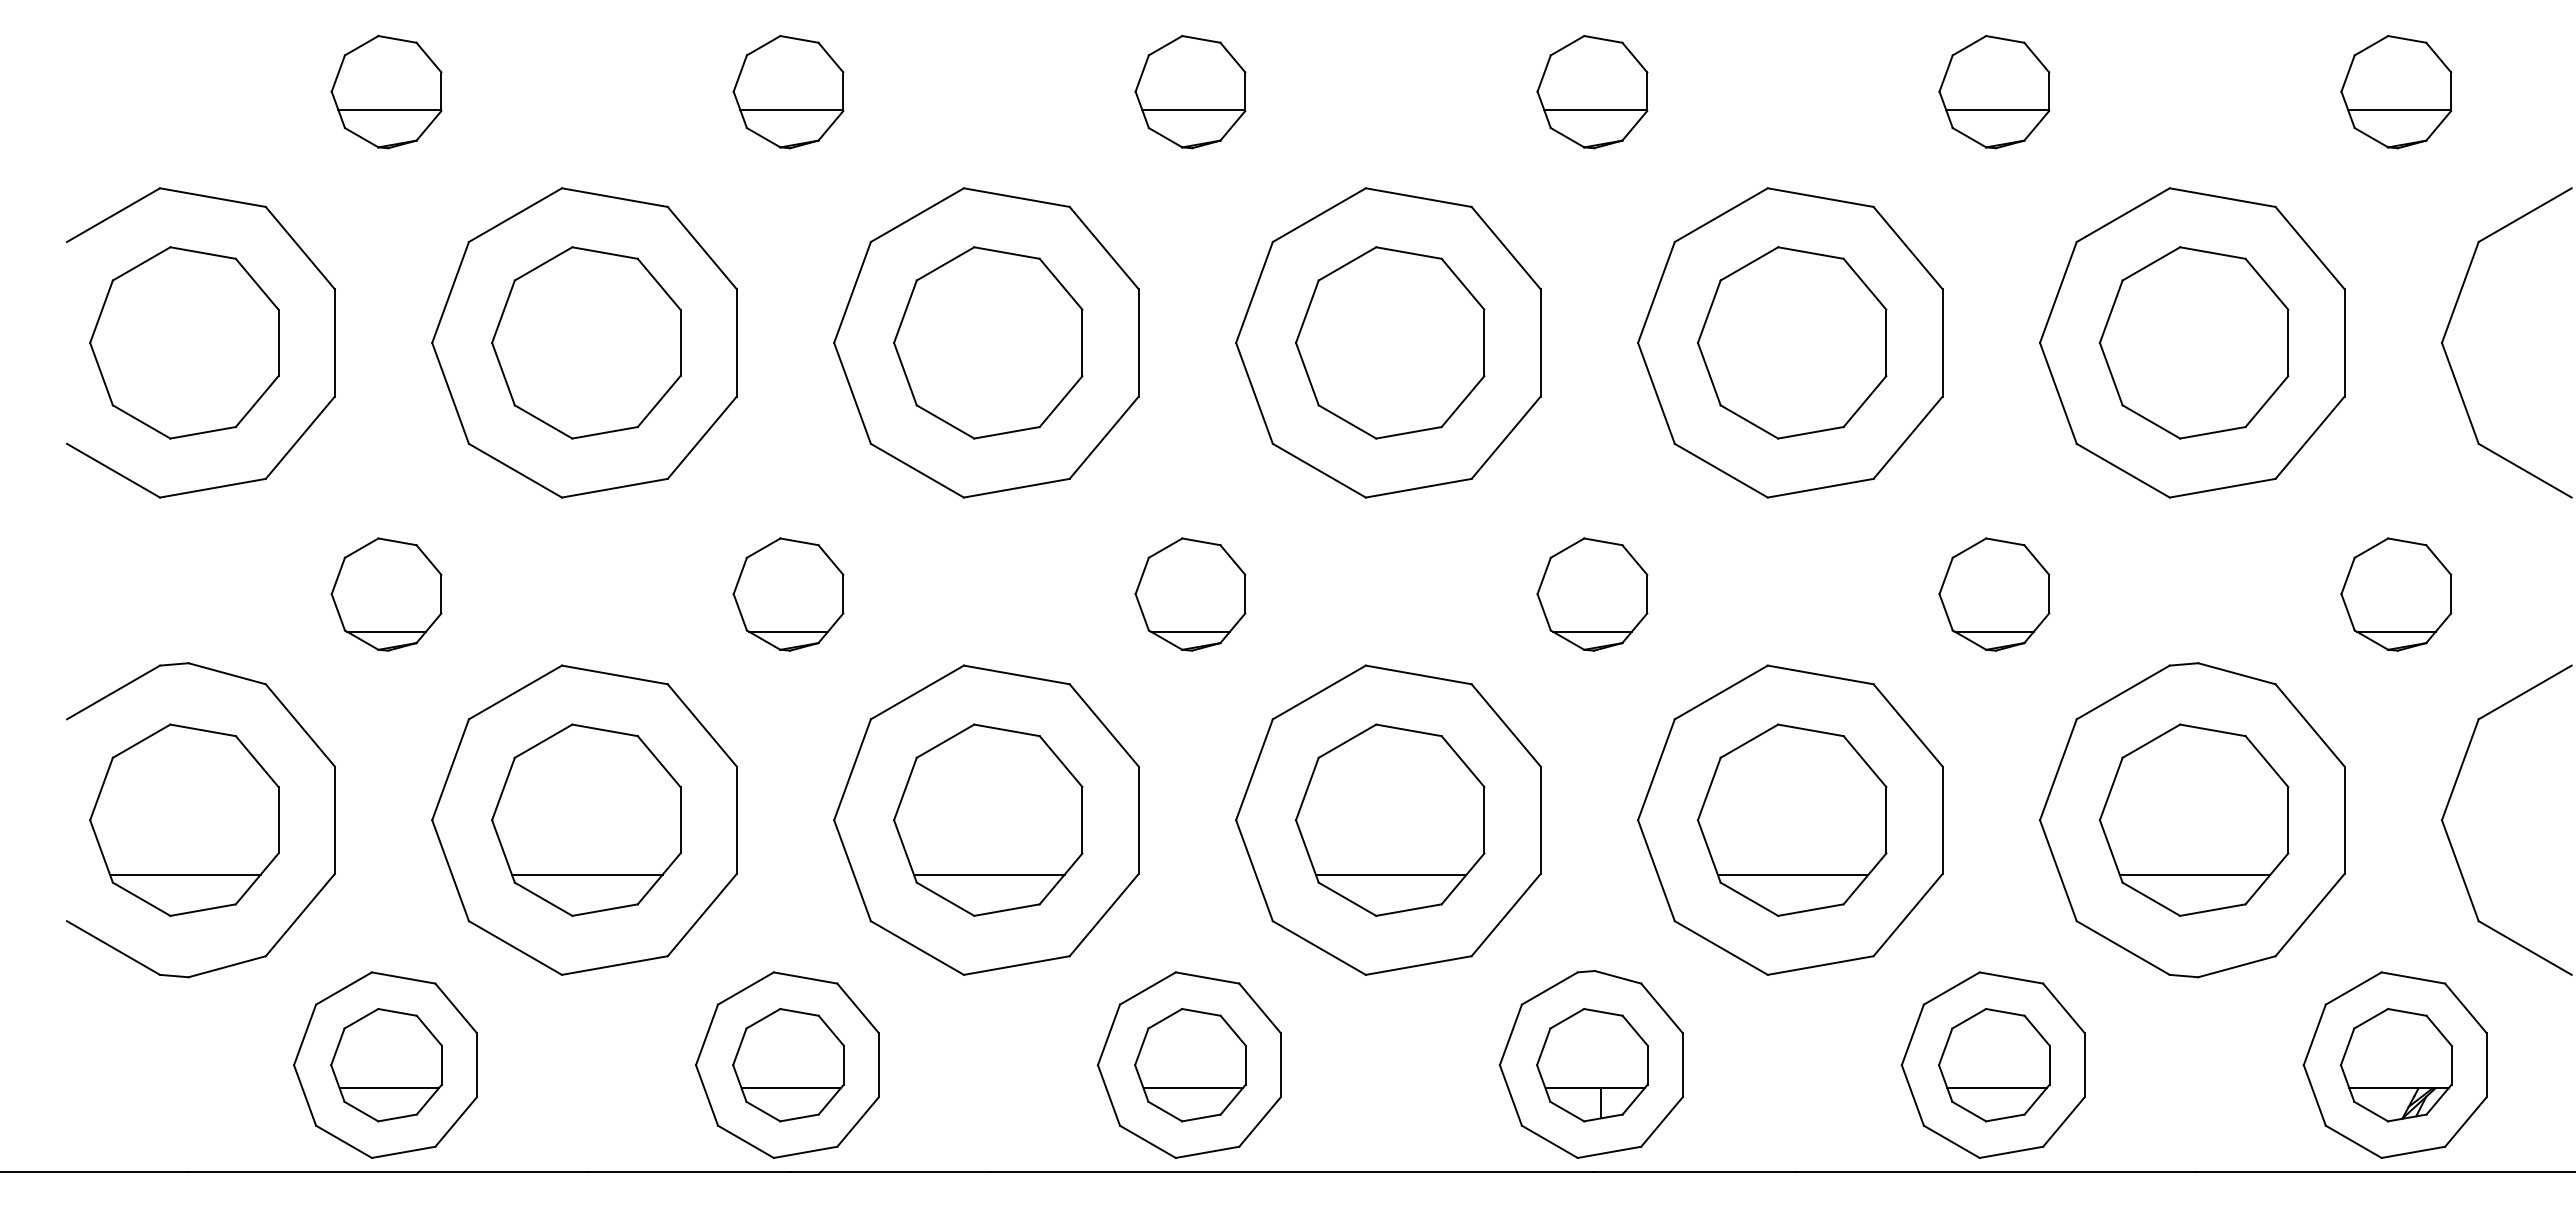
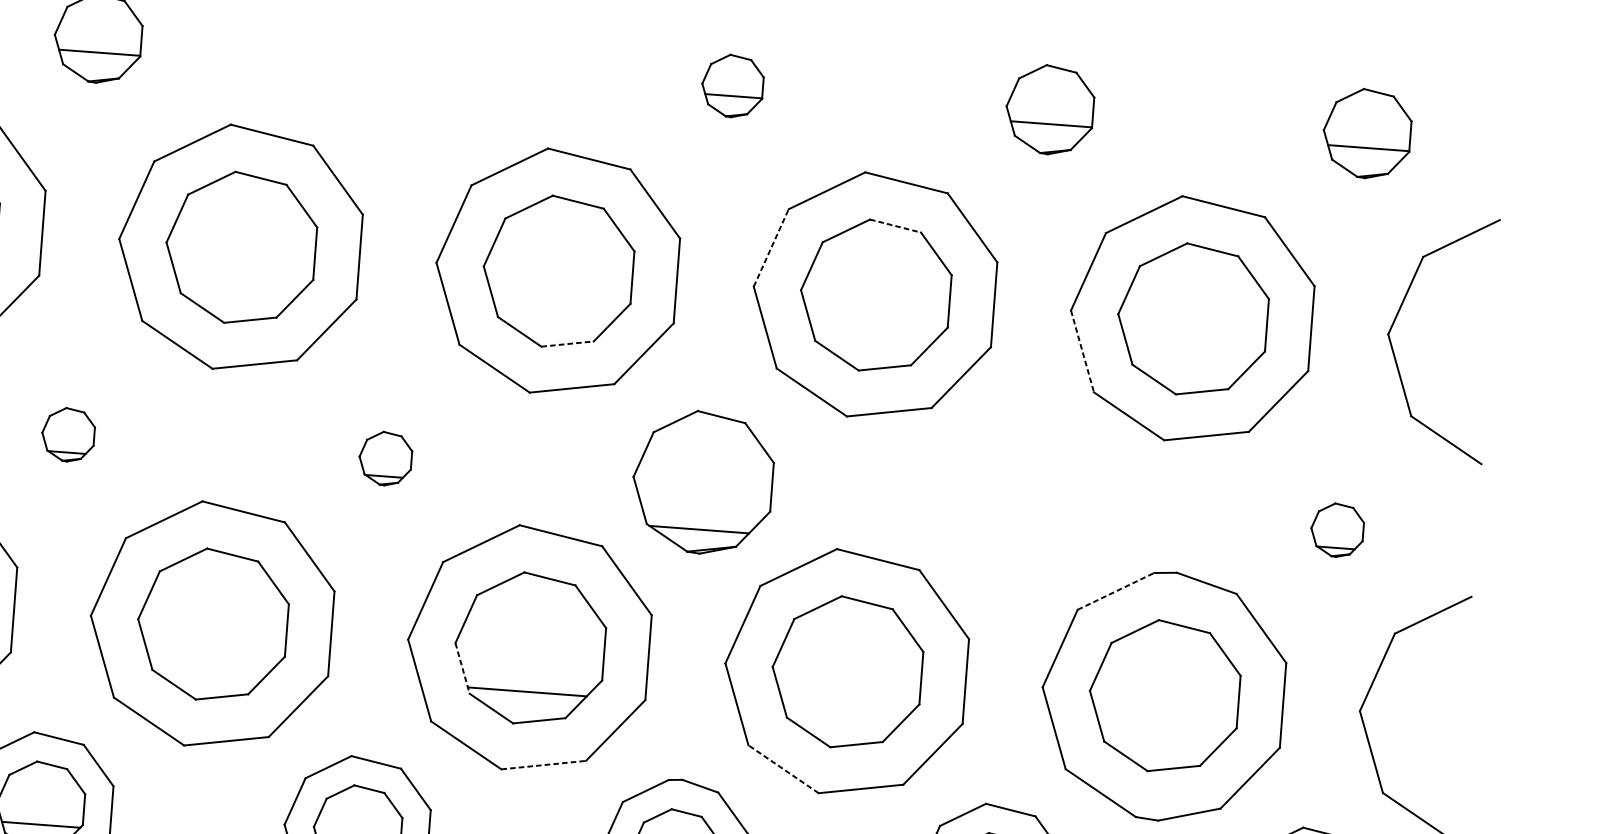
part: (1190, 92) -> (415, 62), removed
part: (1592, 92) -> (732, 86), size x0.7
line: (1811, 253) -> (895, 226), solid -> dashed
line: (1656, 292) -> (771, 248), solid -> dashed
line: (2058, 393) -> (1082, 351), solid -> dashed
line: (1409, 432) -> (568, 343), solid -> dashed
part: (788, 594) -> (68, 434), size x0.6
part: (1190, 594) -> (385, 458), size x0.6
part: (1592, 594) -> (702, 482), size x1.6
part: (1994, 594) -> (1020, 506), removed
part: (2396, 594) -> (1337, 530), size x0.6
line: (2123, 692) -> (1116, 591), solid -> dashed
line: (1307, 851) -> (462, 668), solid -> dashed
line: (988, 874) -> (209, 667), removed
line: (1792, 874) -> (844, 715), removed
line: (2194, 874) -> (1161, 739), removed
line: (1721, 948) -> (783, 769), solid -> dashed
line: (1418, 965) -> (543, 765), solid -> dashed

